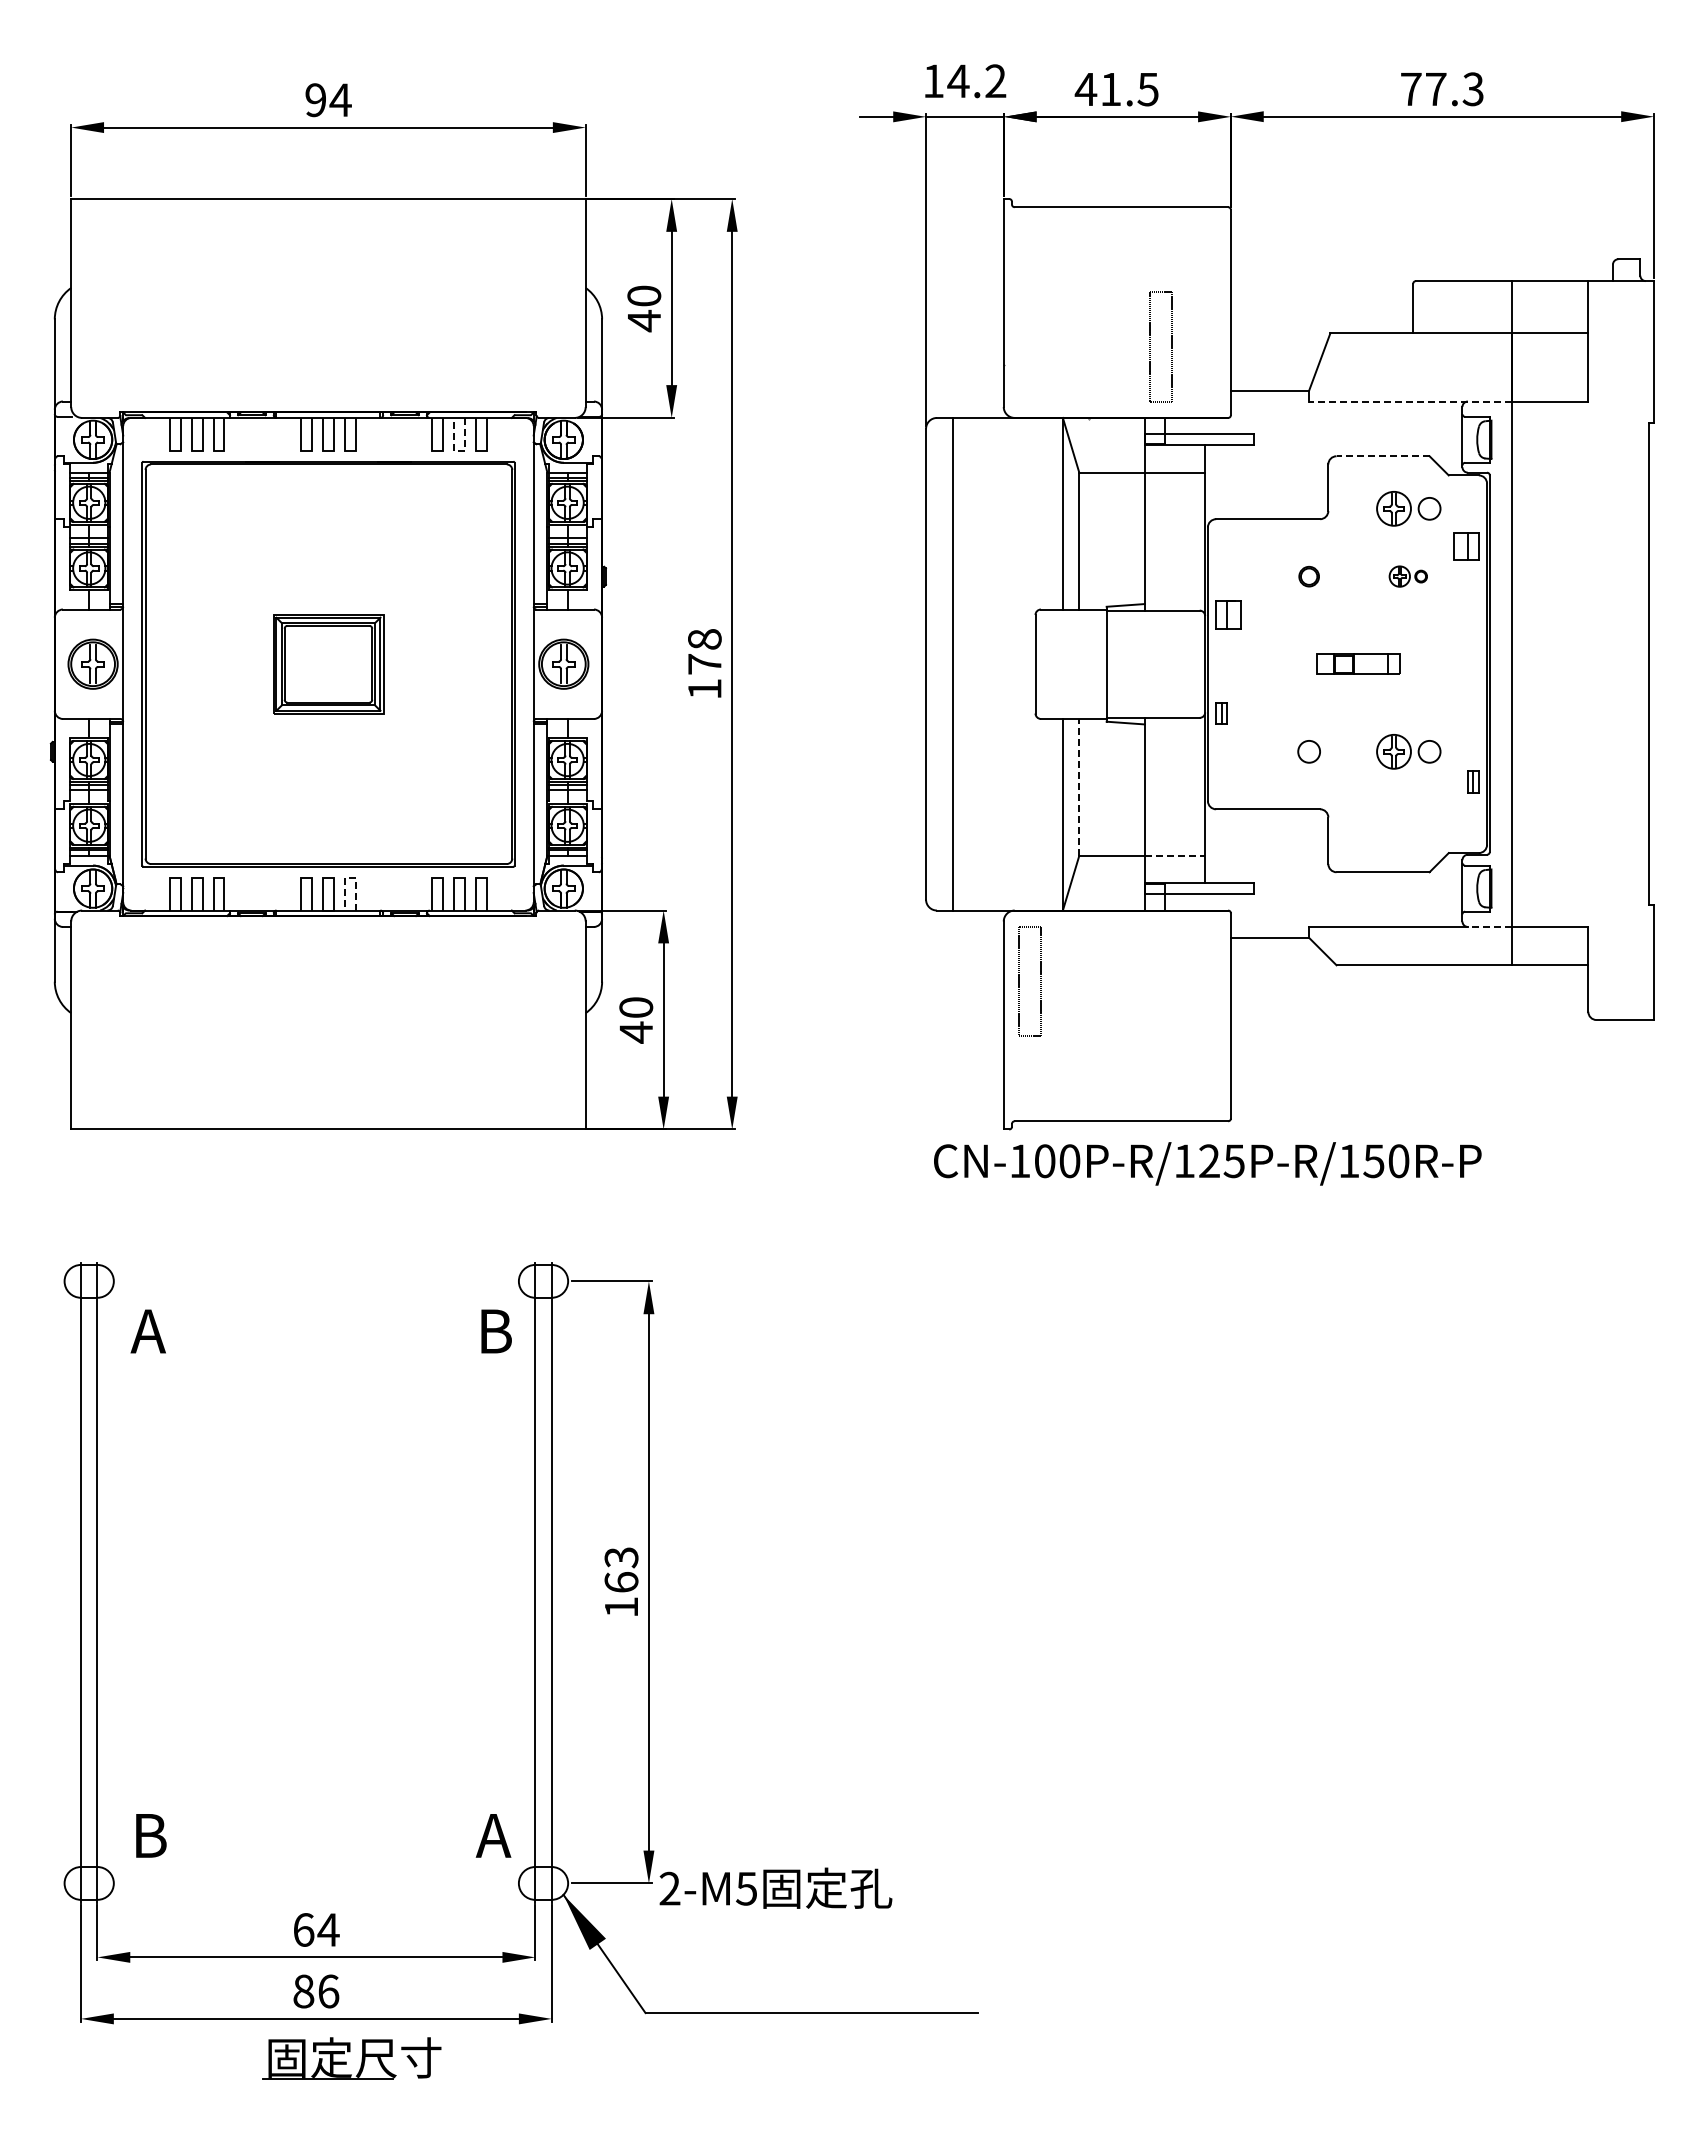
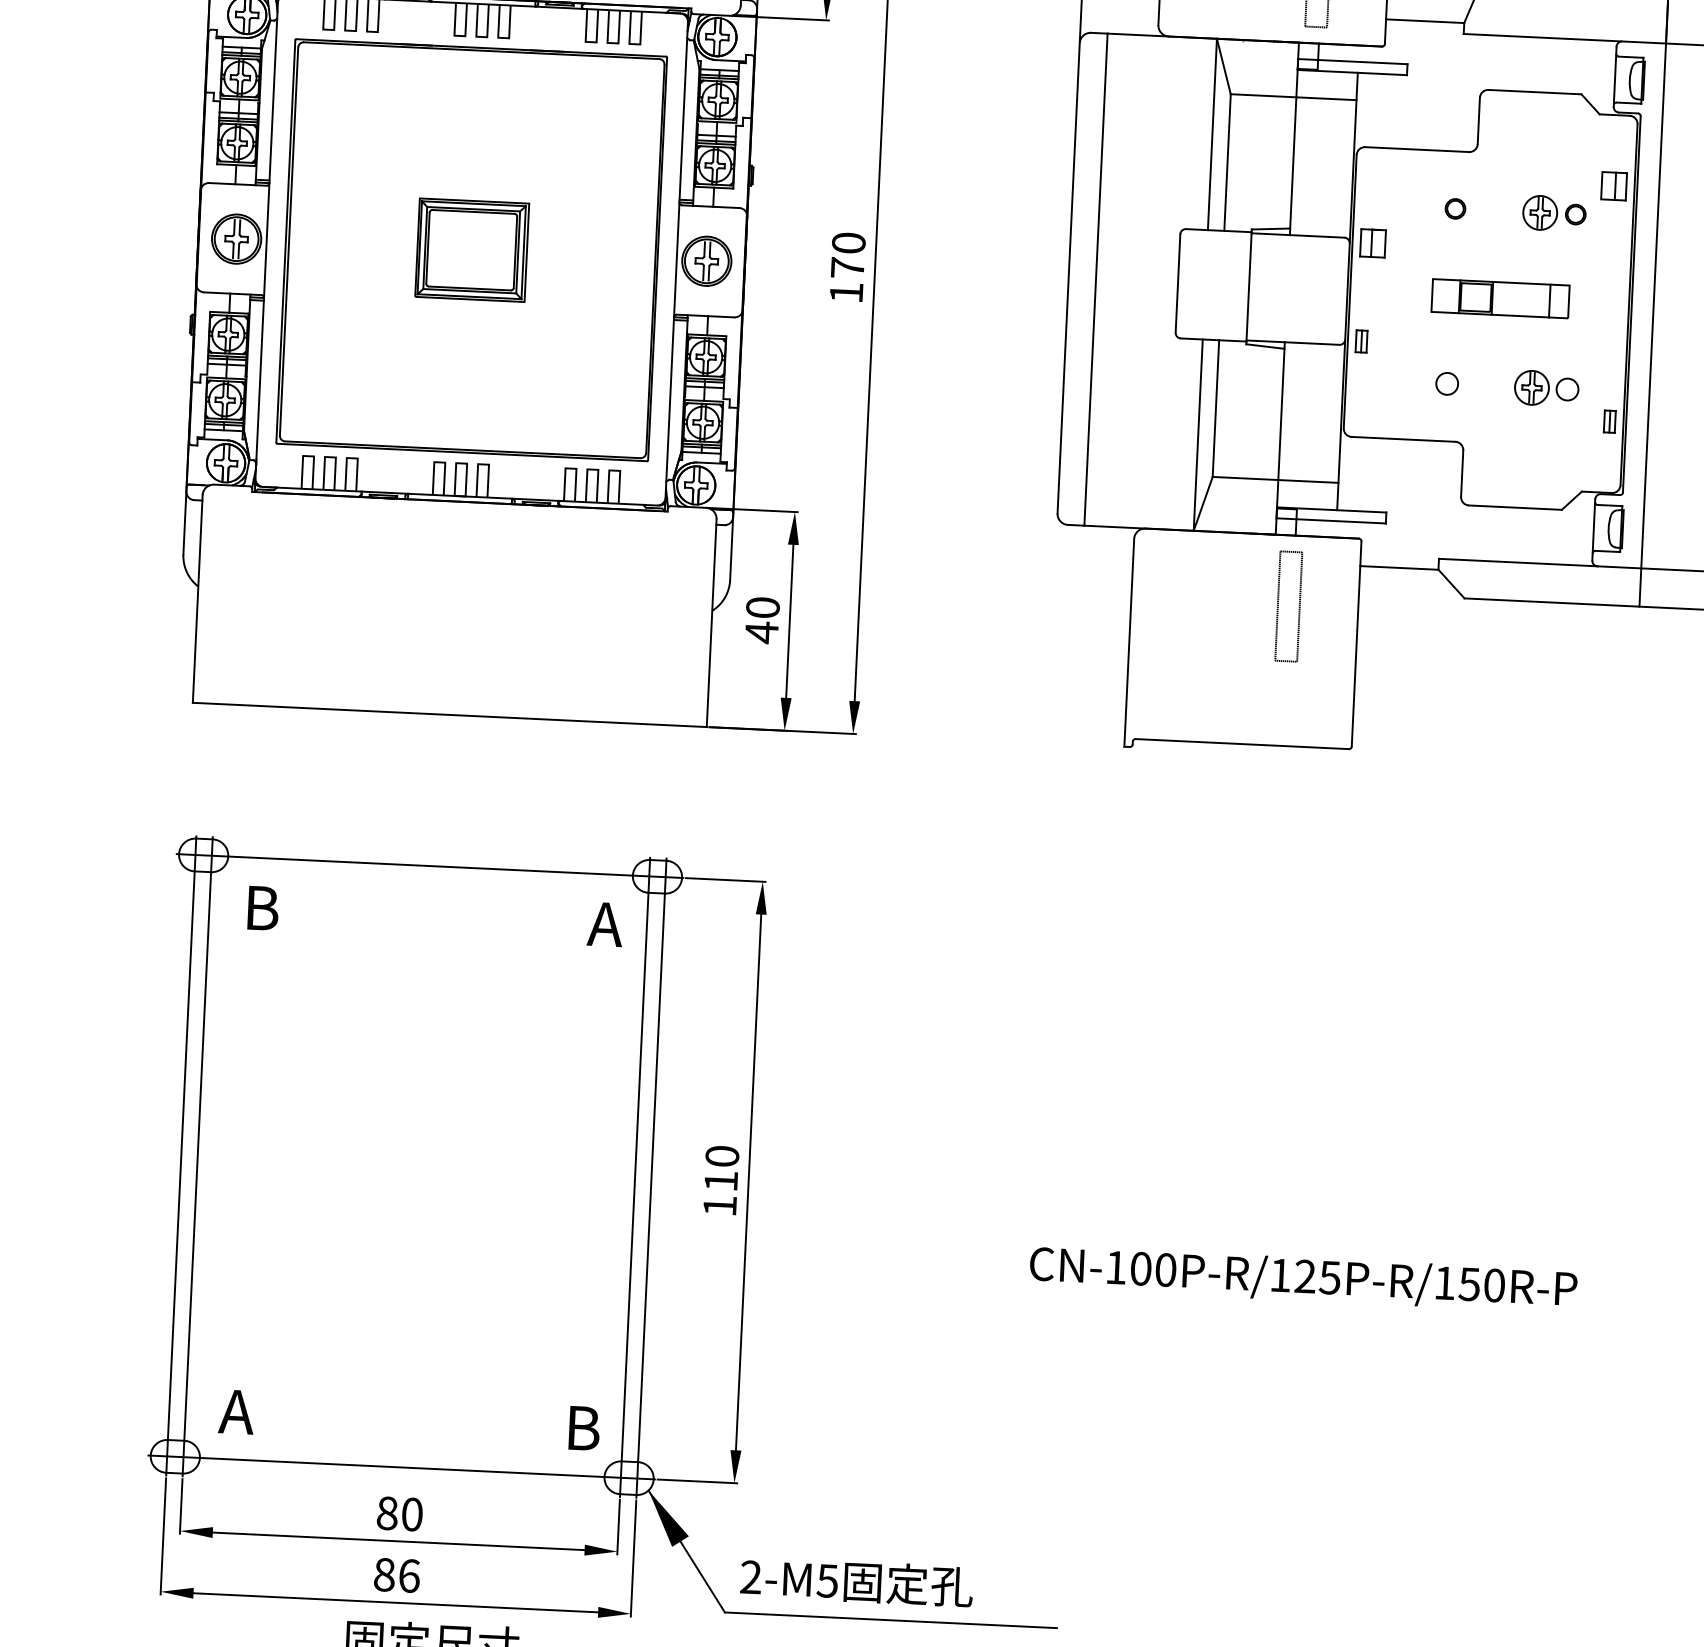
line: (1409, 401) -> (1563, 38), dashed -> solid
line: (459, 450) -> (612, 42), dashed -> solid
line: (1383, 456) -> (1535, 92), dashed -> solid
part: (1408, 508) -> (1557, 145), removed
part: (1408, 576) -> (1554, 213), size x1.67
text: (704, 639) -> (848, 243), 178 -> 170
part: (1358, 664) -> (1500, 298), size x1.67
line: (1079, 786) -> (1216, 407), dashed -> solid
line: (1175, 855) -> (1308, 481), dashed -> solid
line: (349, 877) -> (482, 464), dashed -> solid
line: (1489, 926) -> (1619, 566), dashed -> solid
part: (1019, 981) -> (1277, 605), moved
text: (1207, 1163) -> (1303, 1278), moved
line: (315, 1281) -> (429, 866), added
text: (148, 1331) -> (260, 908), A -> B
text: (493, 1331) -> (605, 924), B -> A
text: (621, 1569) -> (721, 1168), 163 -> 110
text: (148, 1835) -> (236, 1411), B -> A
text: (493, 1835) -> (581, 1427), A -> B
line: (315, 1883) -> (401, 1467), added
text: (775, 1887) -> (856, 1581), moved
text: (316, 1929) -> (400, 1513), 64 -> 80

